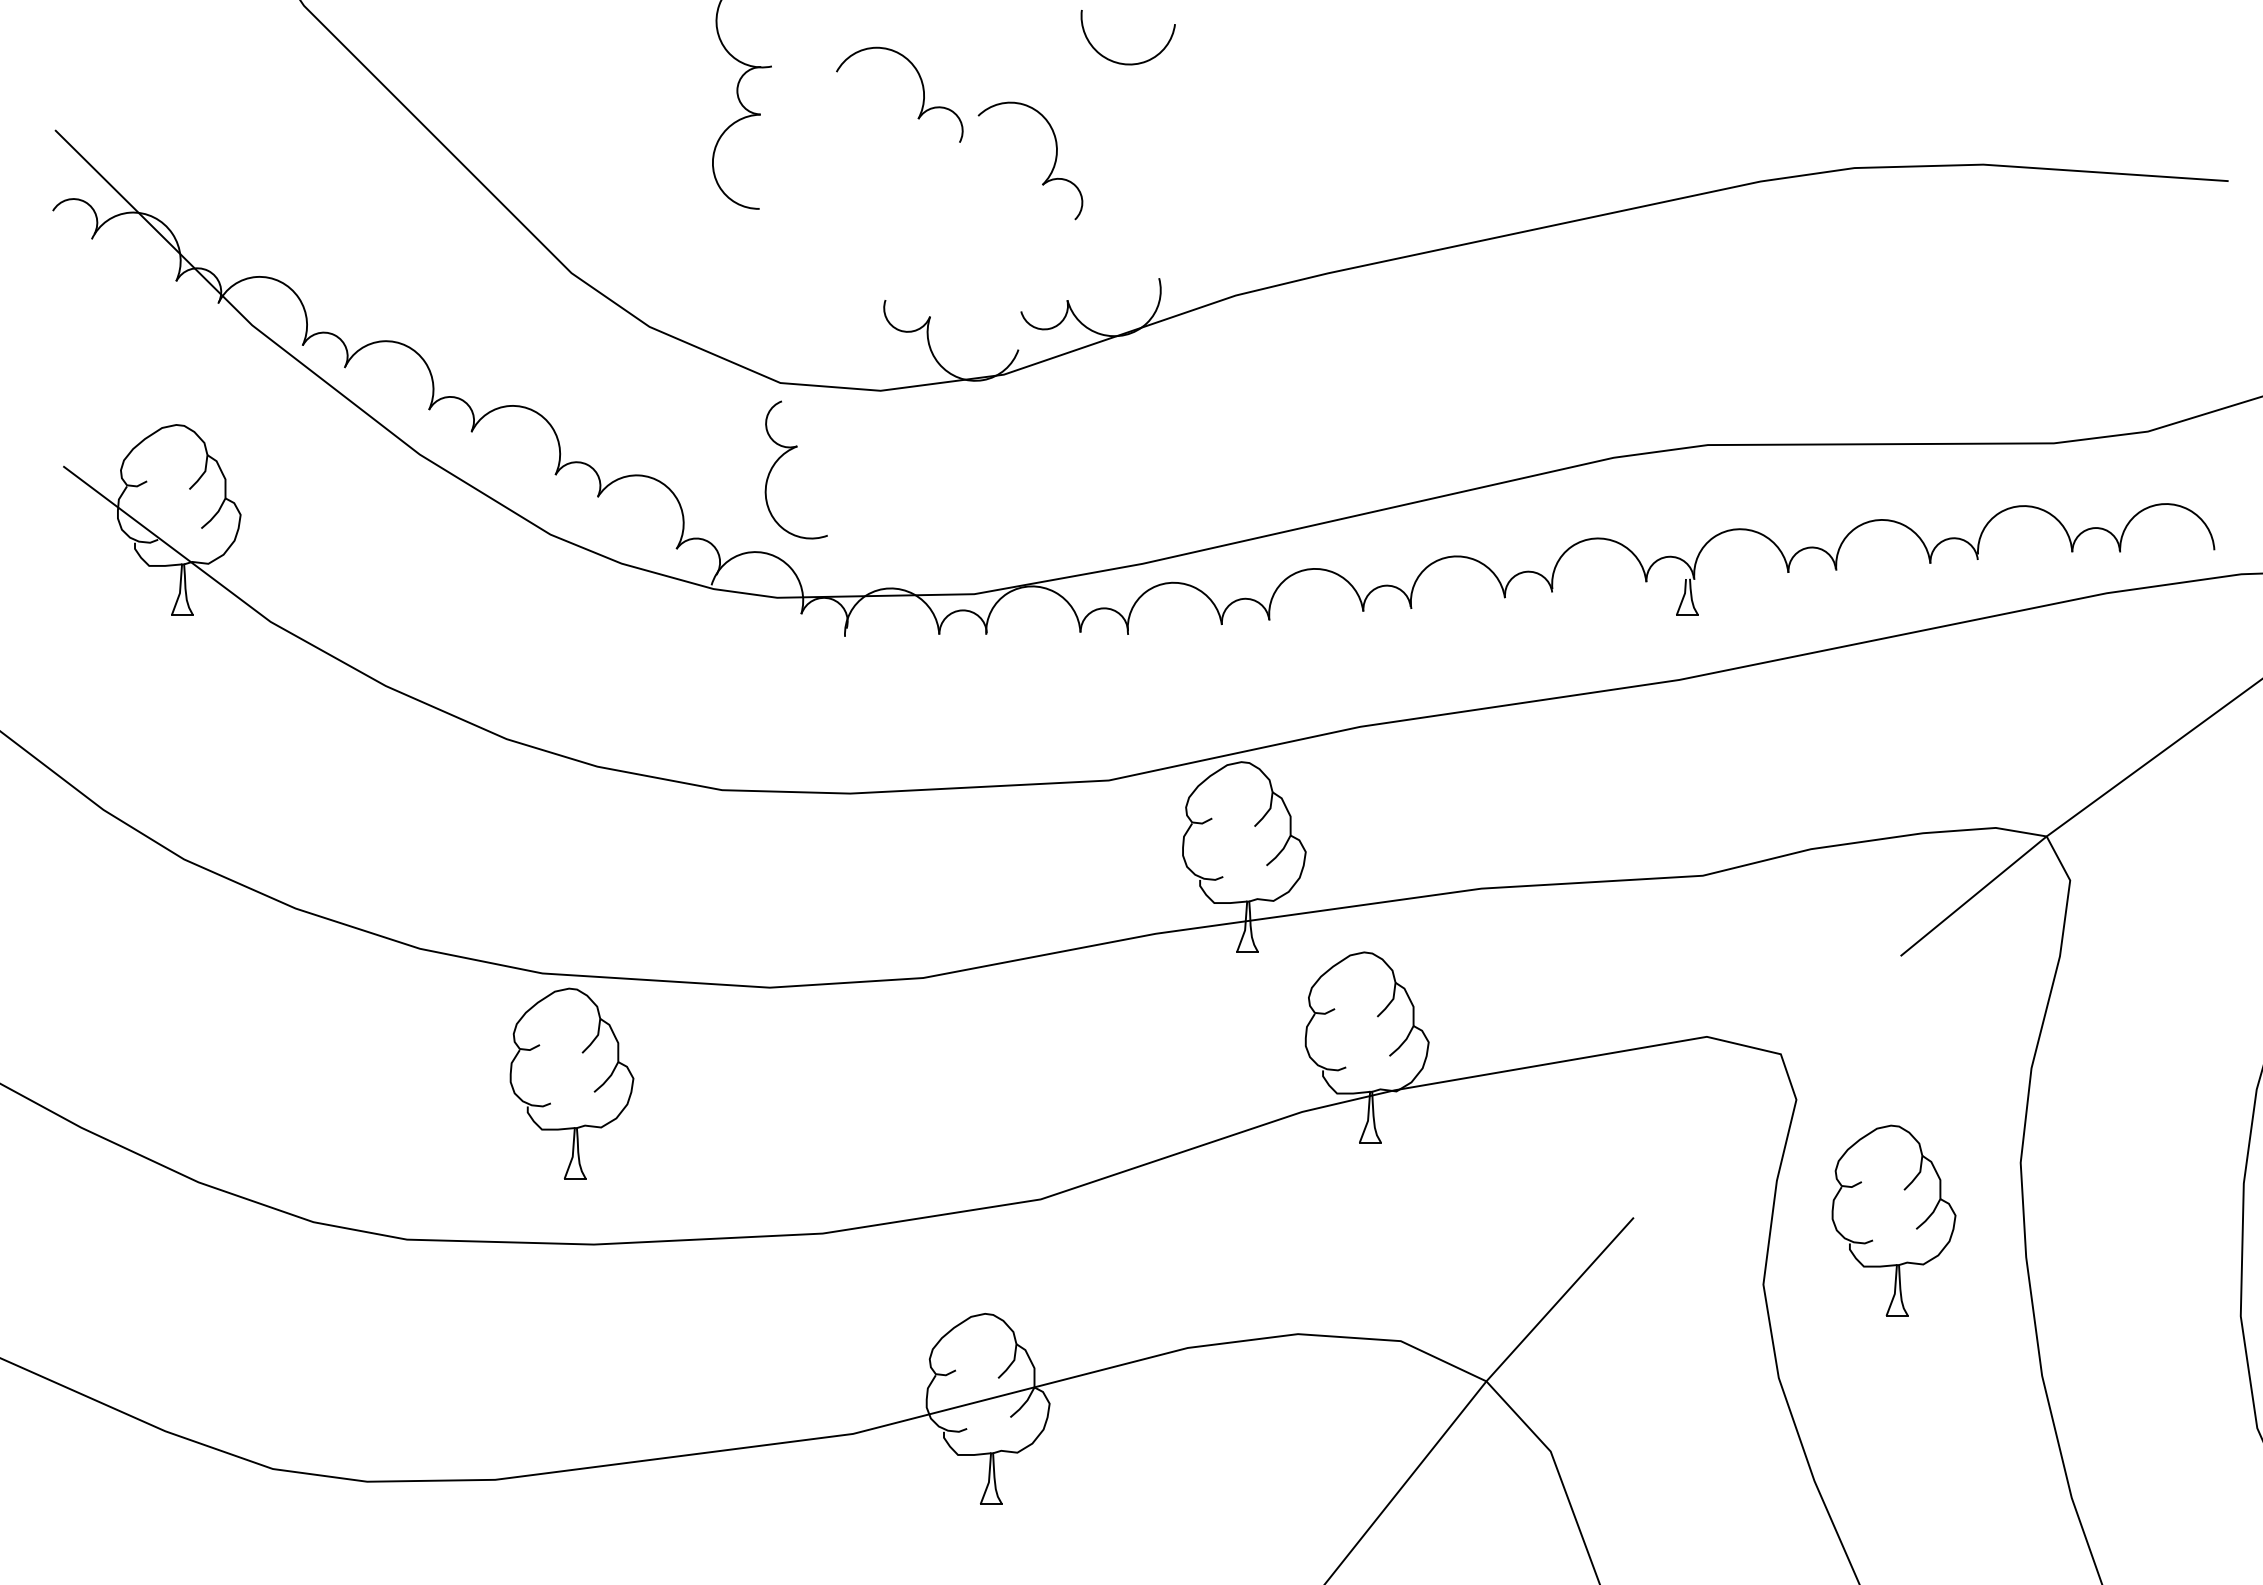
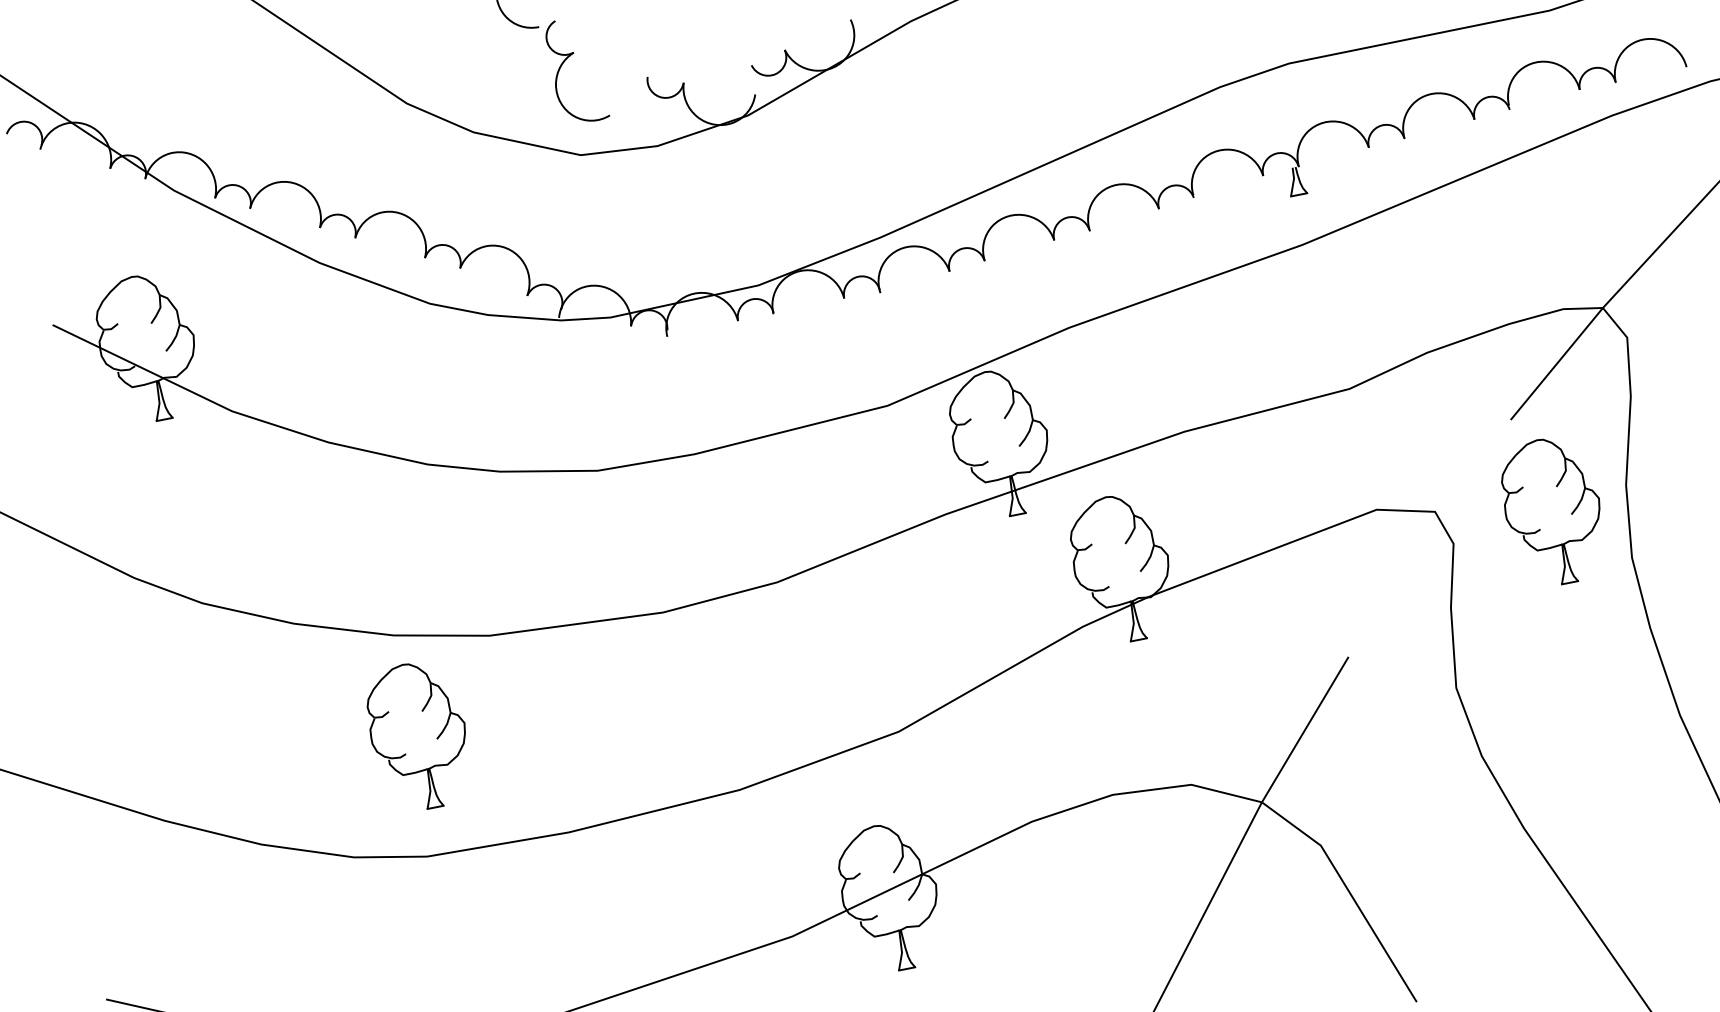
part: (786, 453) -> (566, 59), moved
part: (571, 1083) -> (418, 736), moved
part: (1893, 1220) -> (1552, 511), moved

